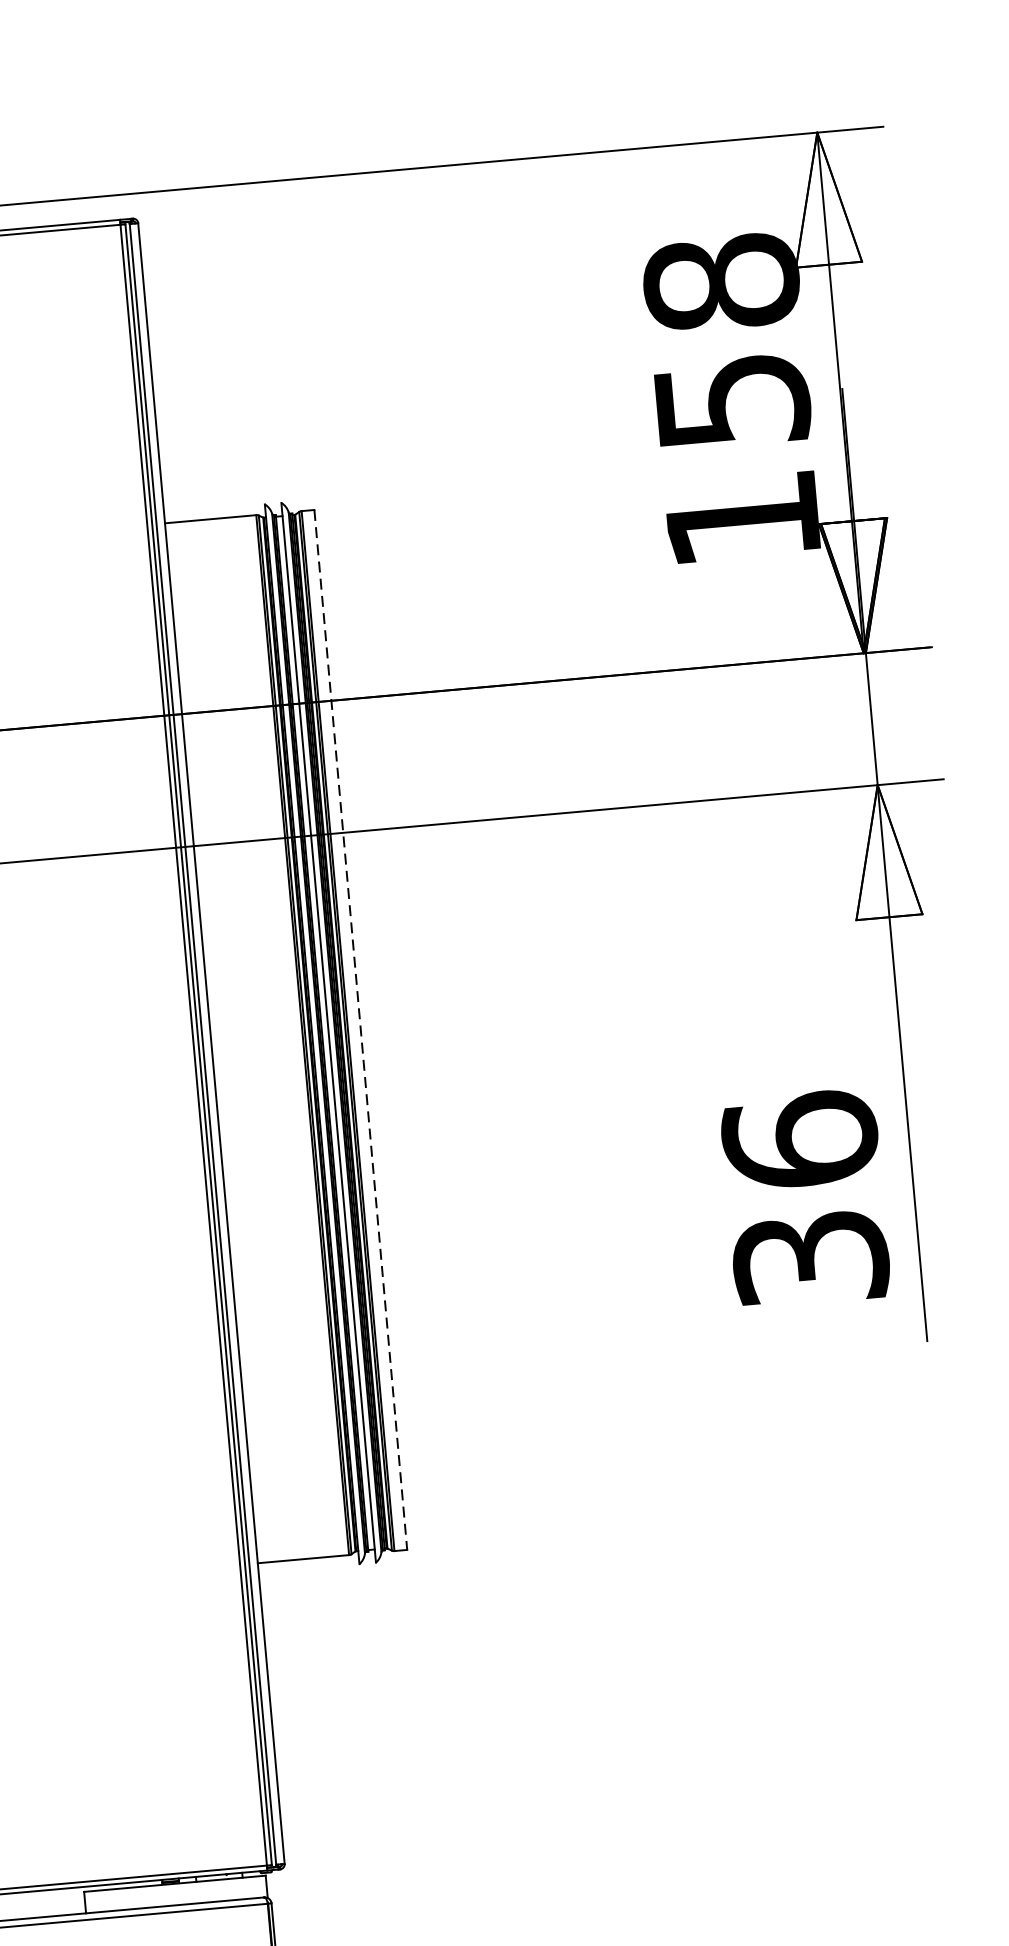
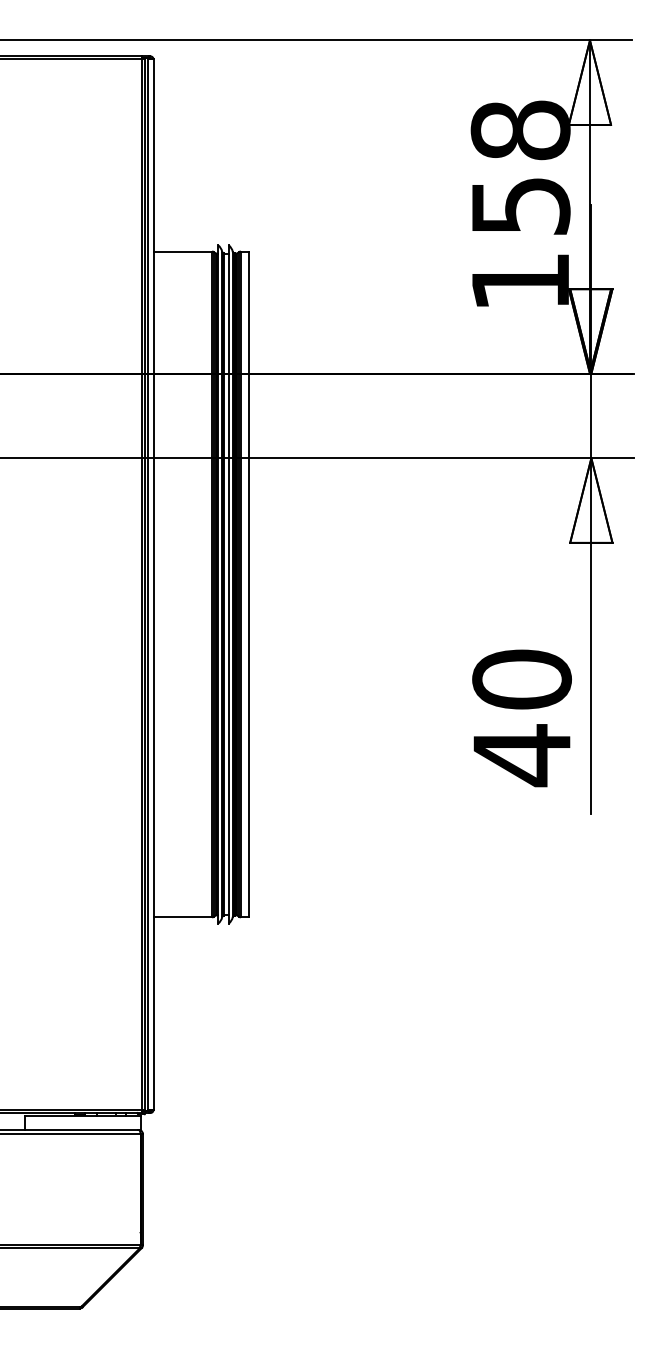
line: (361, 1029) -> (249, 584), dashed -> solid
text: (804, 1201) -> (521, 718), 36 -> 40

